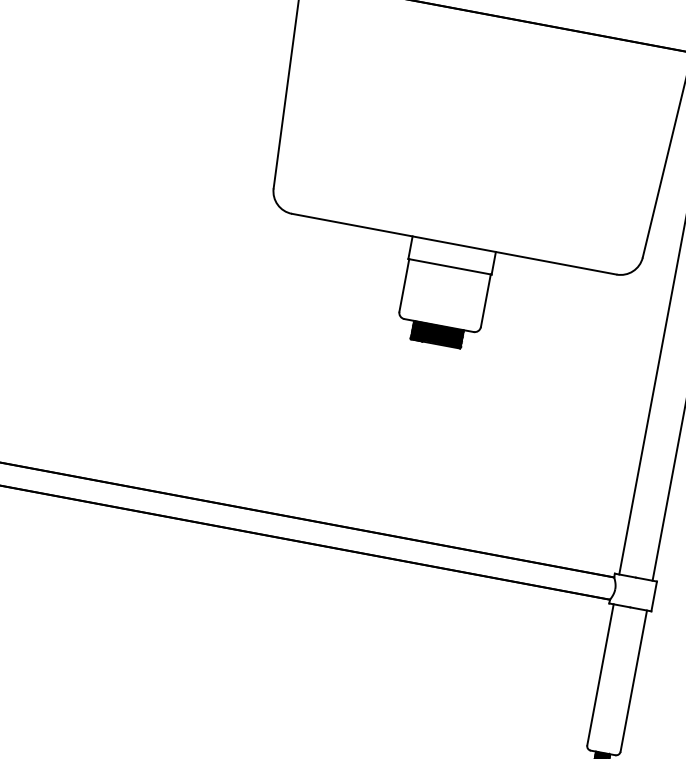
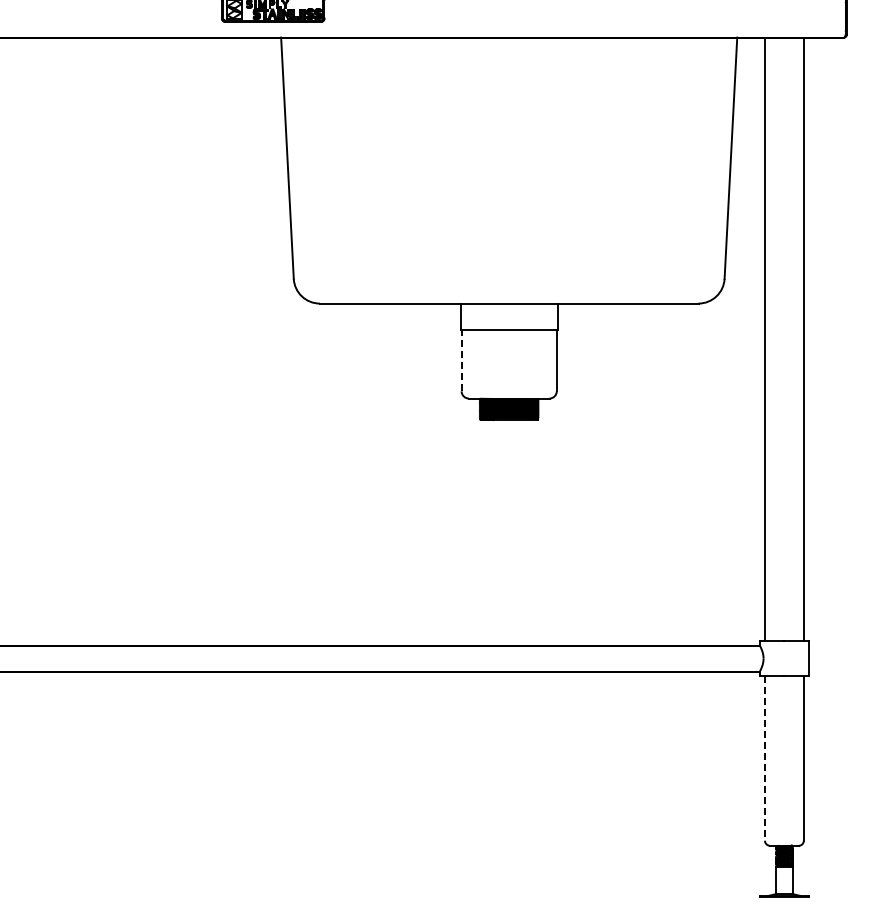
line: (404, 285) -> (461, 360), solid -> dashed
line: (600, 674) -> (764, 758), solid -> dashed

